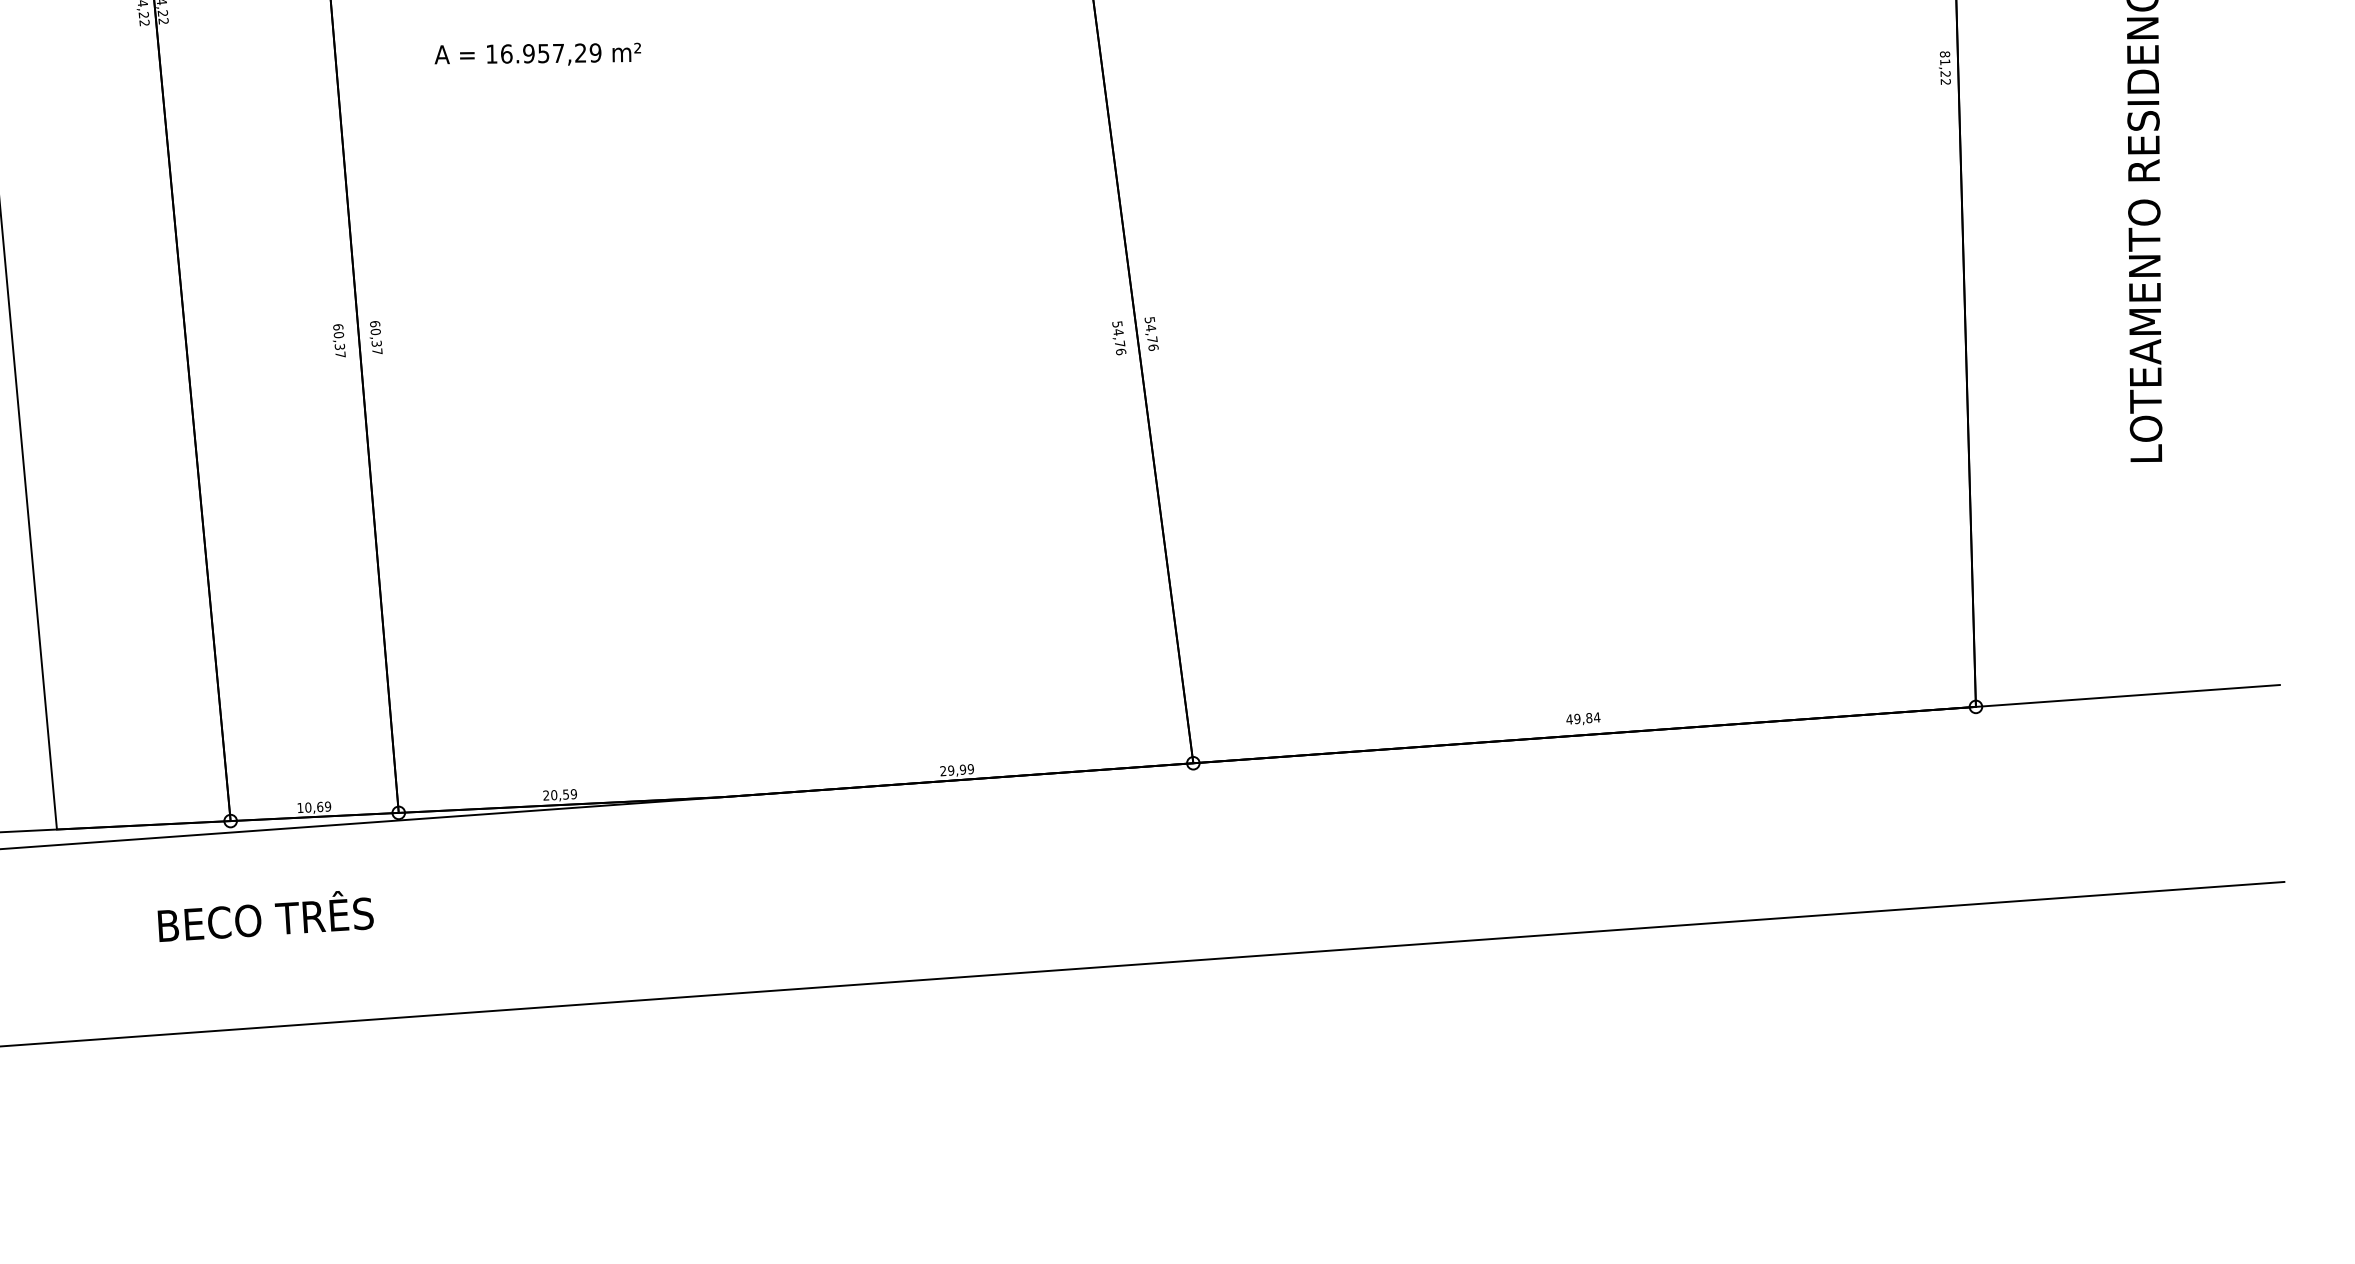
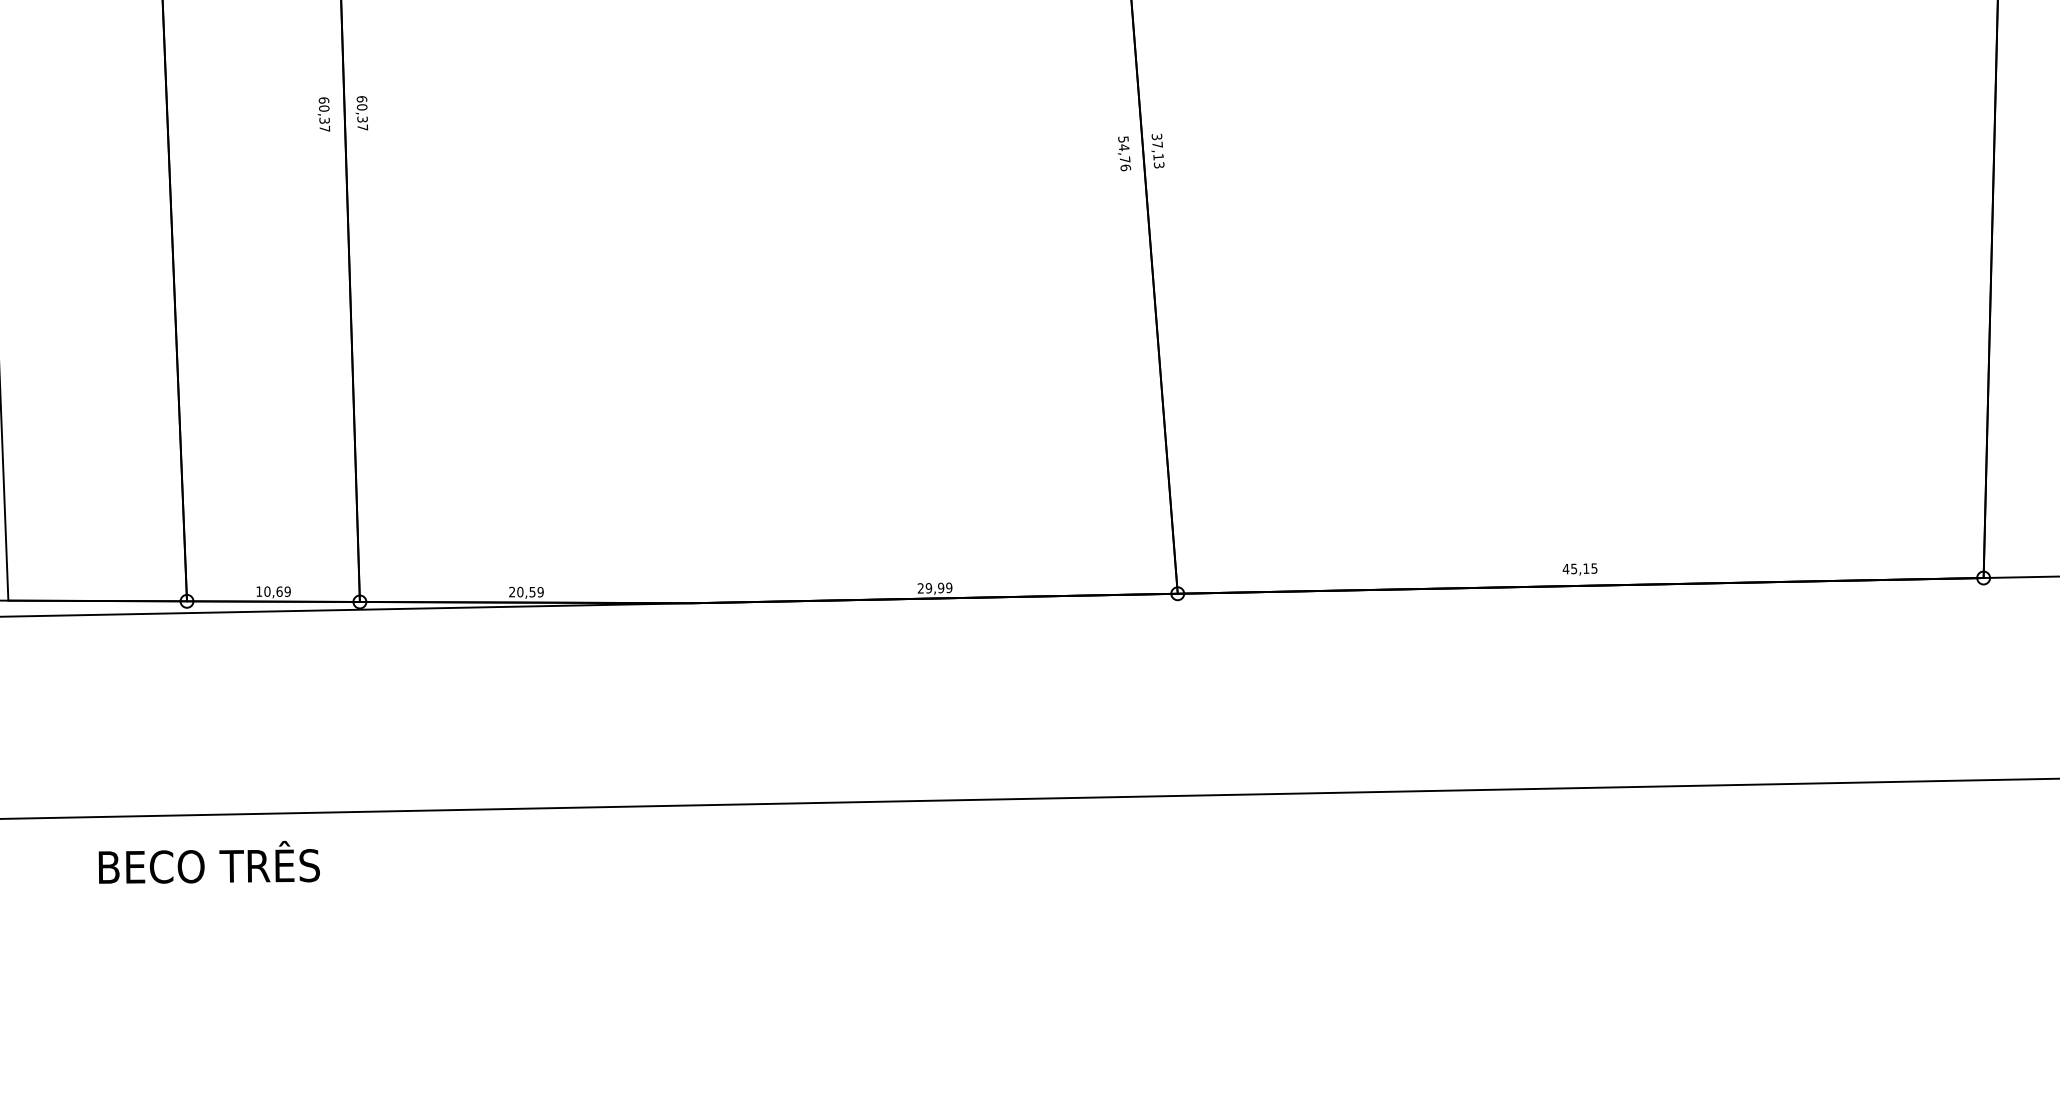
text: (1151, 333) -> (1157, 150), 54,76 -> 37,13
text: (1587, 717) -> (1584, 568), 49,84 -> 45,15
text: (265, 916) -> (209, 863), moved

